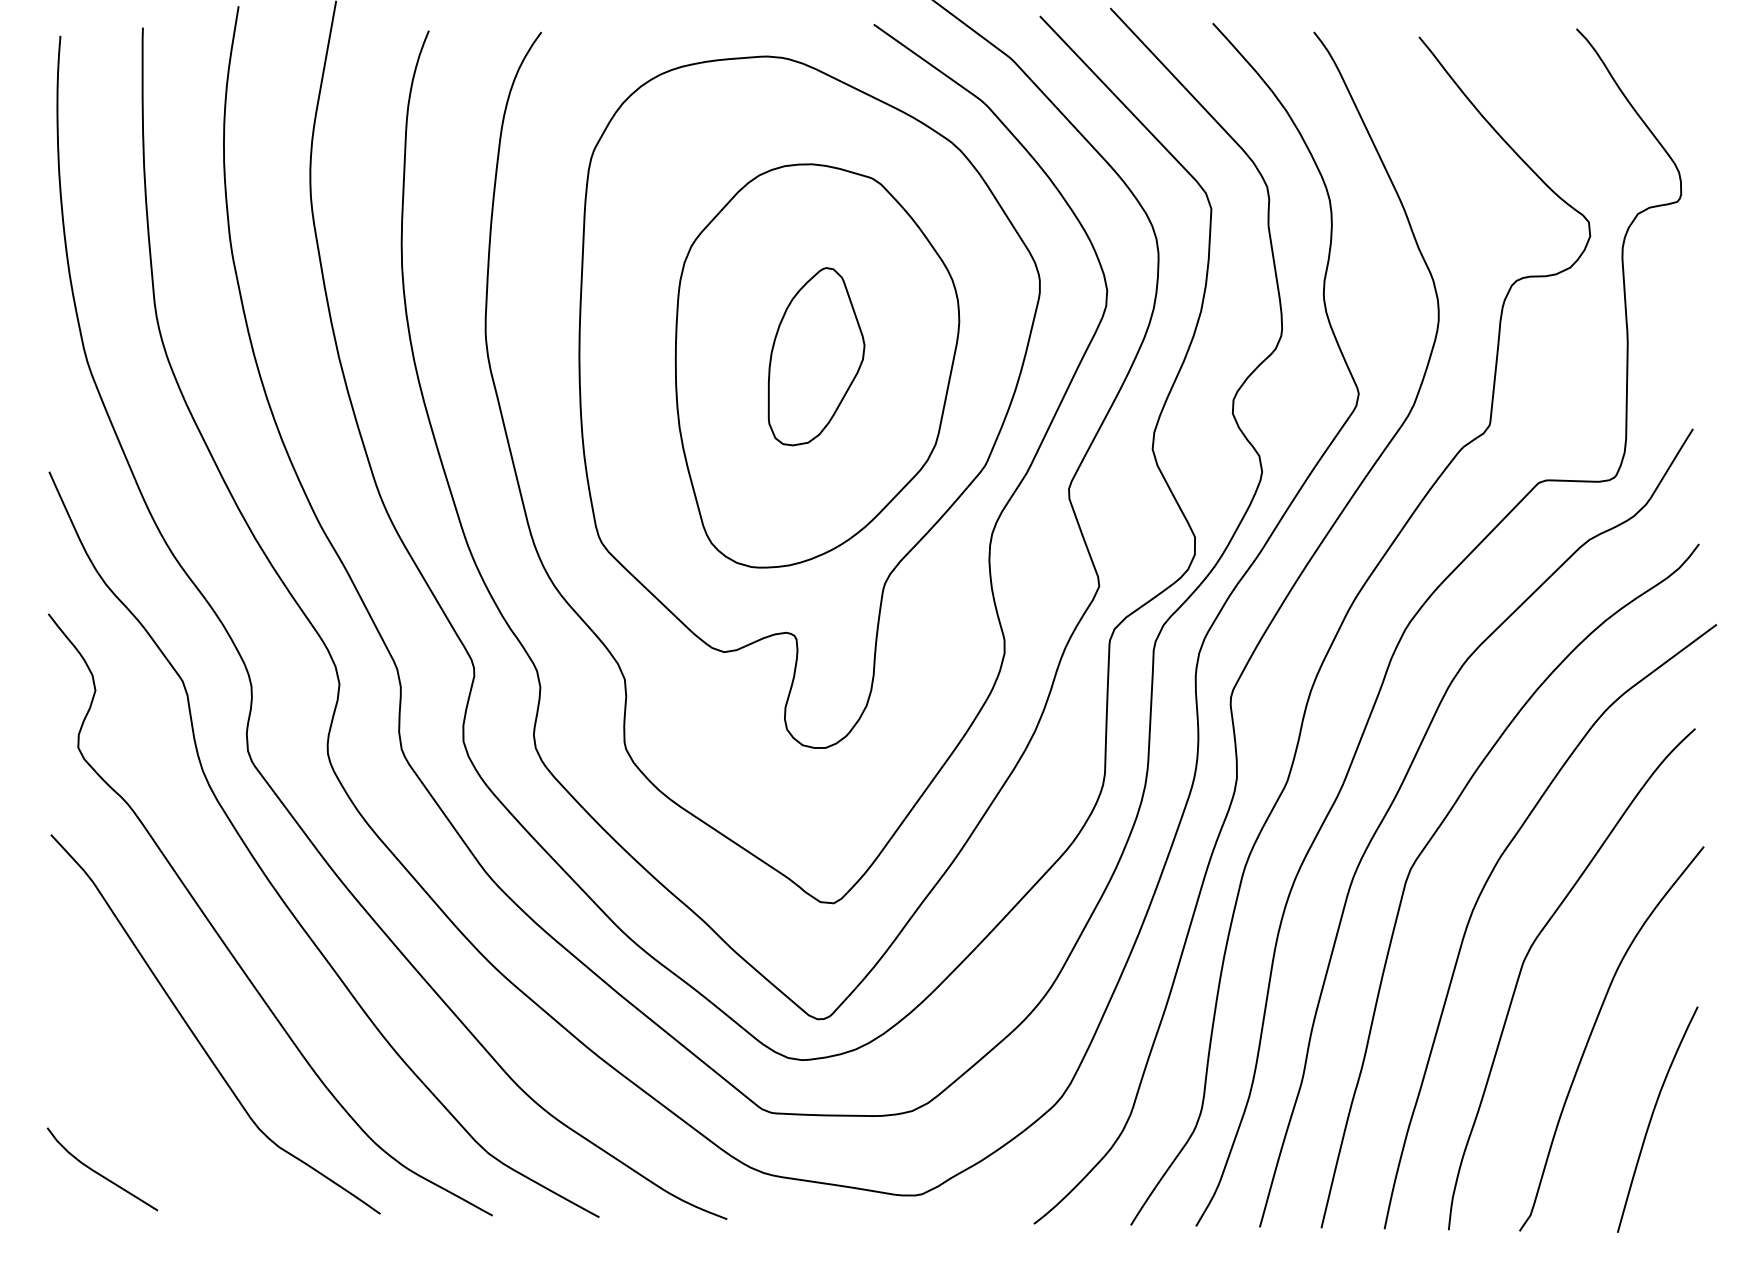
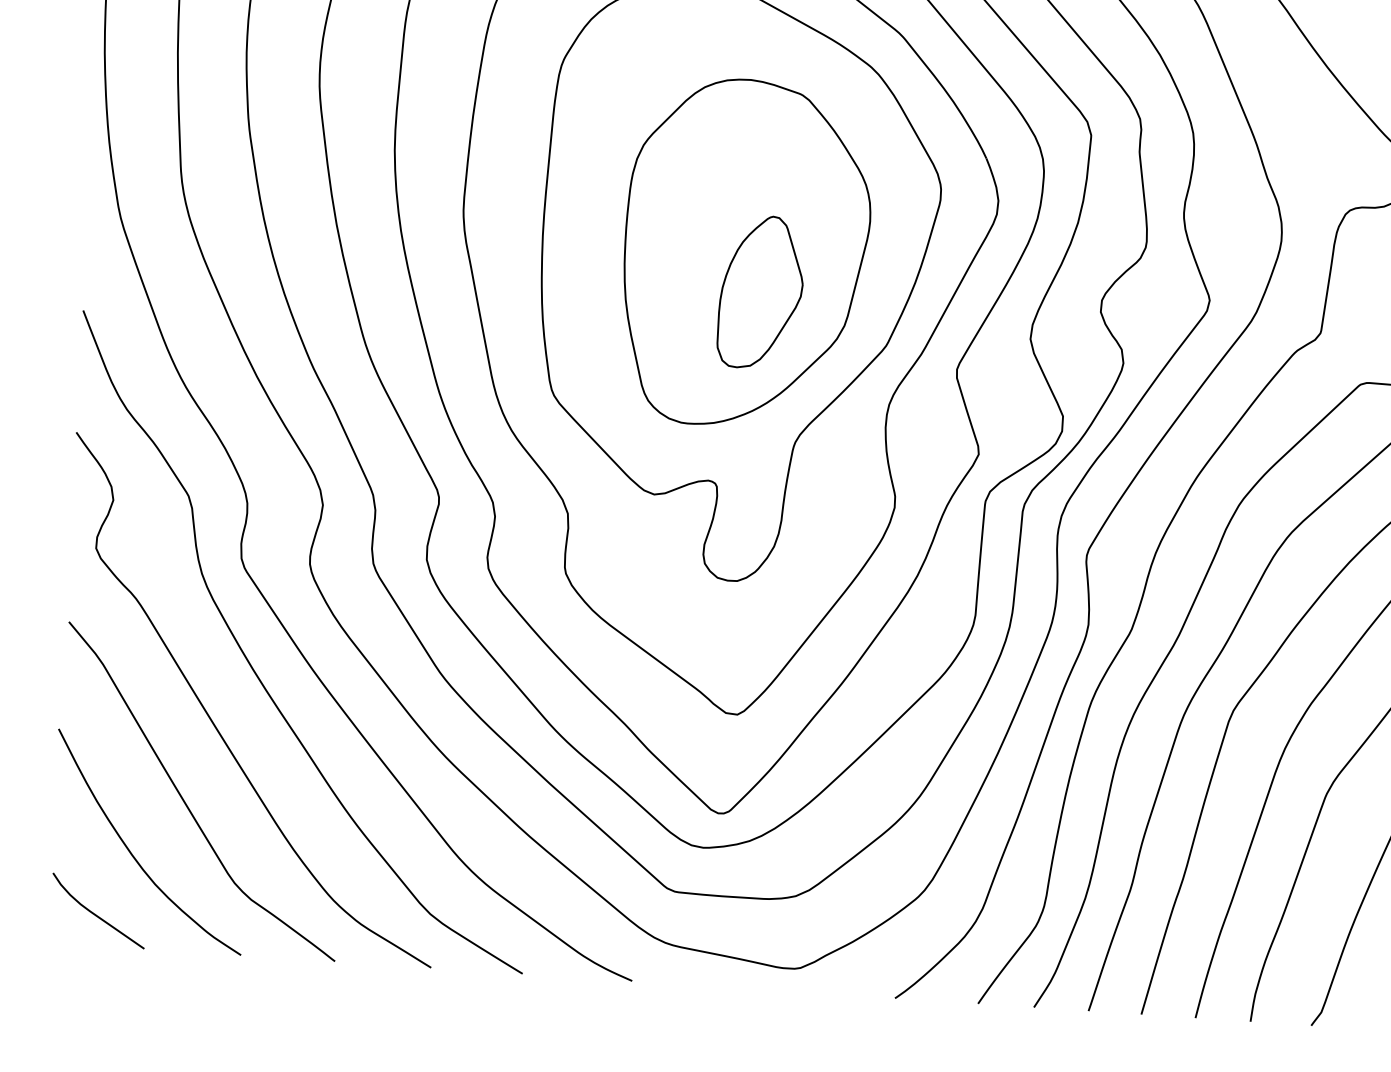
part: (816, 356) -> (761, 292), moved
curve: (137, 1099) -> (131, 852), added

